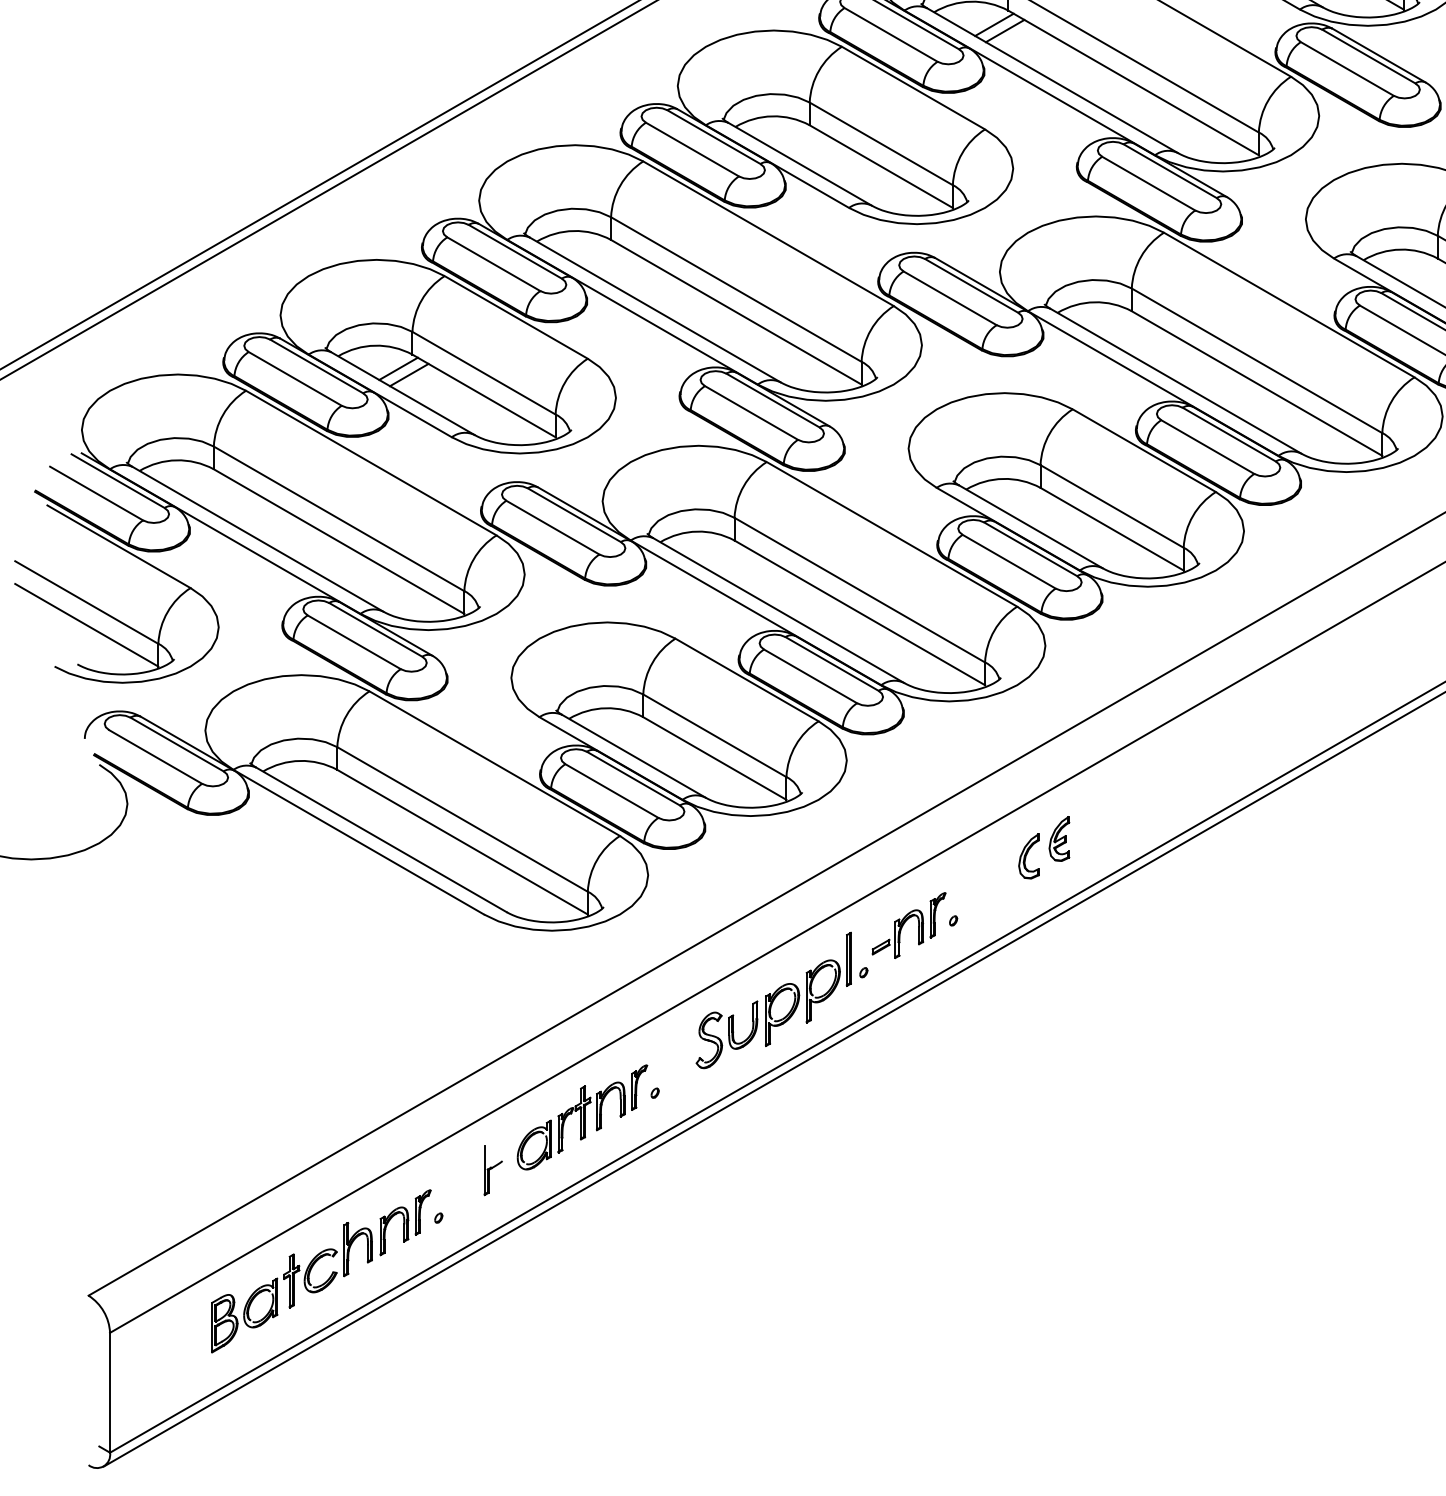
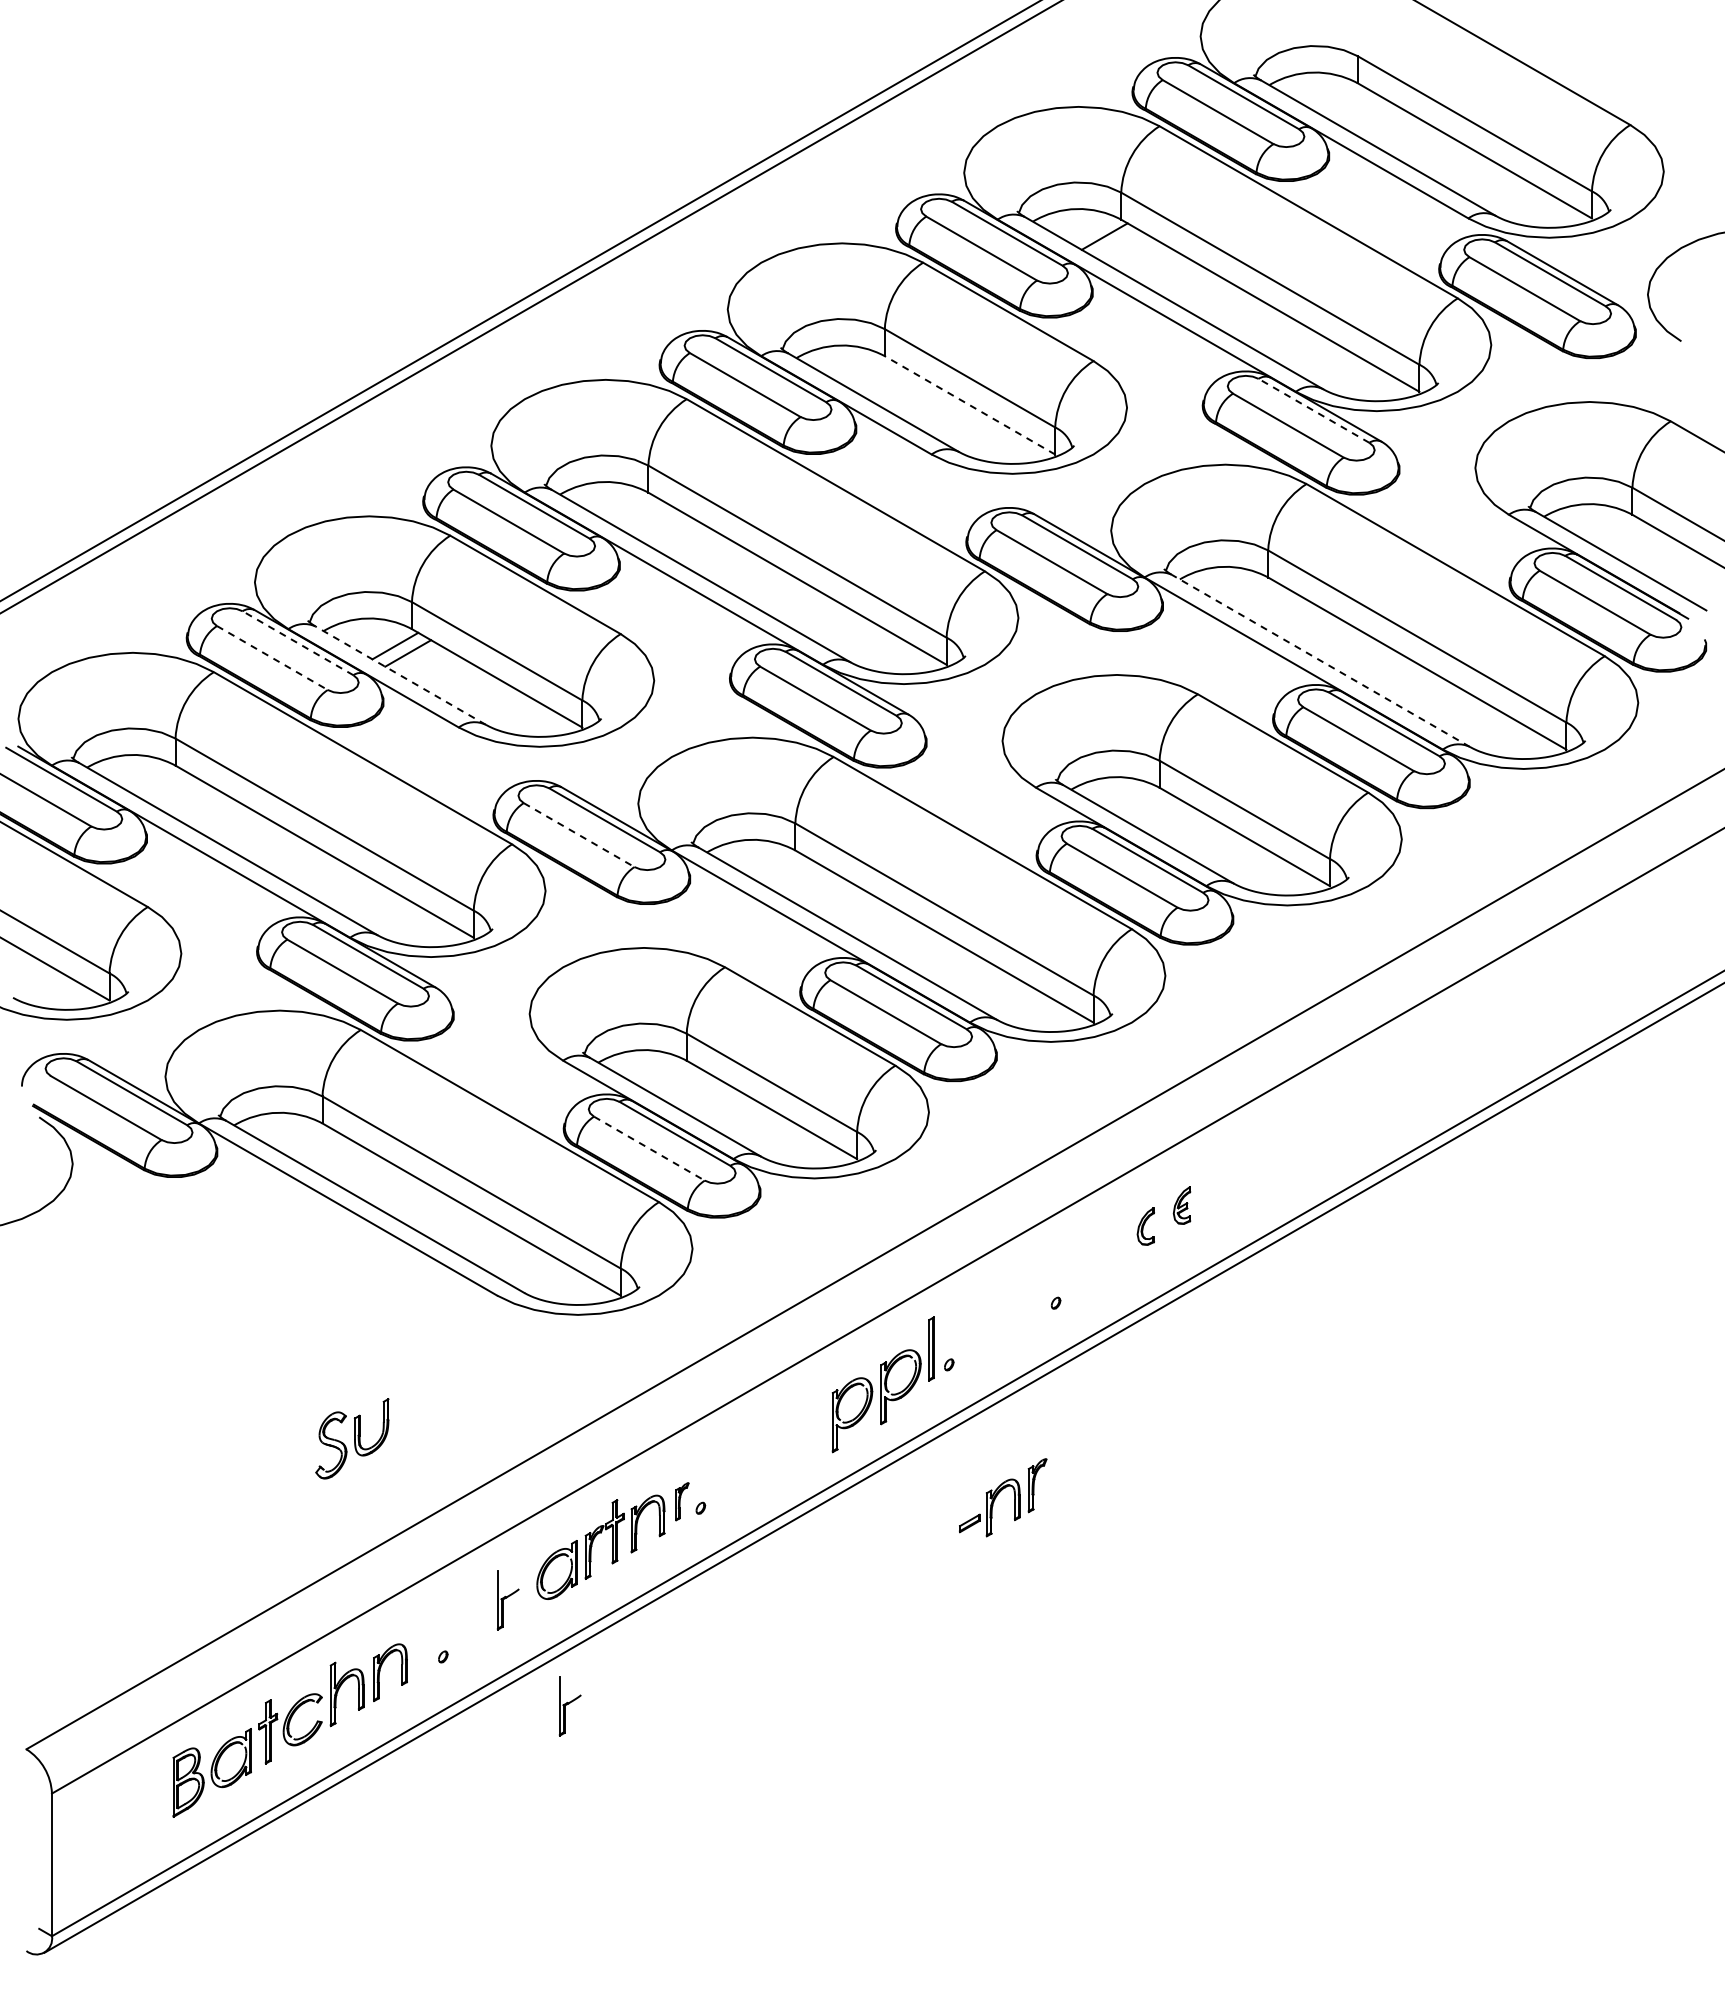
line: (1005, 30) -> (1117, 243), removed
line: (880, 166) -> (969, 405), solid -> dashed
line: (1170, 170) -> (1314, 410), solid -> dashed
line: (317, 366) -> (298, 643), solid -> dashed
line: (295, 379) -> (272, 658), solid -> dashed
line: (1175, 380) -> (1320, 660), solid -> dashed
line: (402, 393) -> (400, 675), solid -> dashed
line: (553, 527) -> (579, 835), solid -> dashed
line: (612, 790) -> (649, 1148), solid -> dashed
part: (1058, 838) -> (1181, 1205), size x0.7
part: (1028, 856) -> (1145, 1226), size x0.7
part: (909, 925) -> (1003, 1497), moved
part: (727, 1034) -> (352, 1438), moved
part: (639, 1087) -> (682, 1501), size x0.7
part: (423, 1212) -> (424, 1650), removed
part: (545, 1259) -> (570, 1706), added

